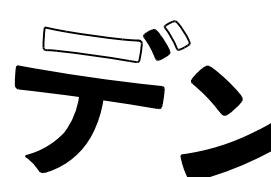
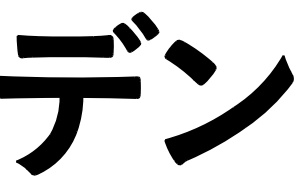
fill: (177, 34) -> (145, 25), added
fill: (91, 44) -> (64, 46), added
part: (216, 90) -> (190, 62), moved

